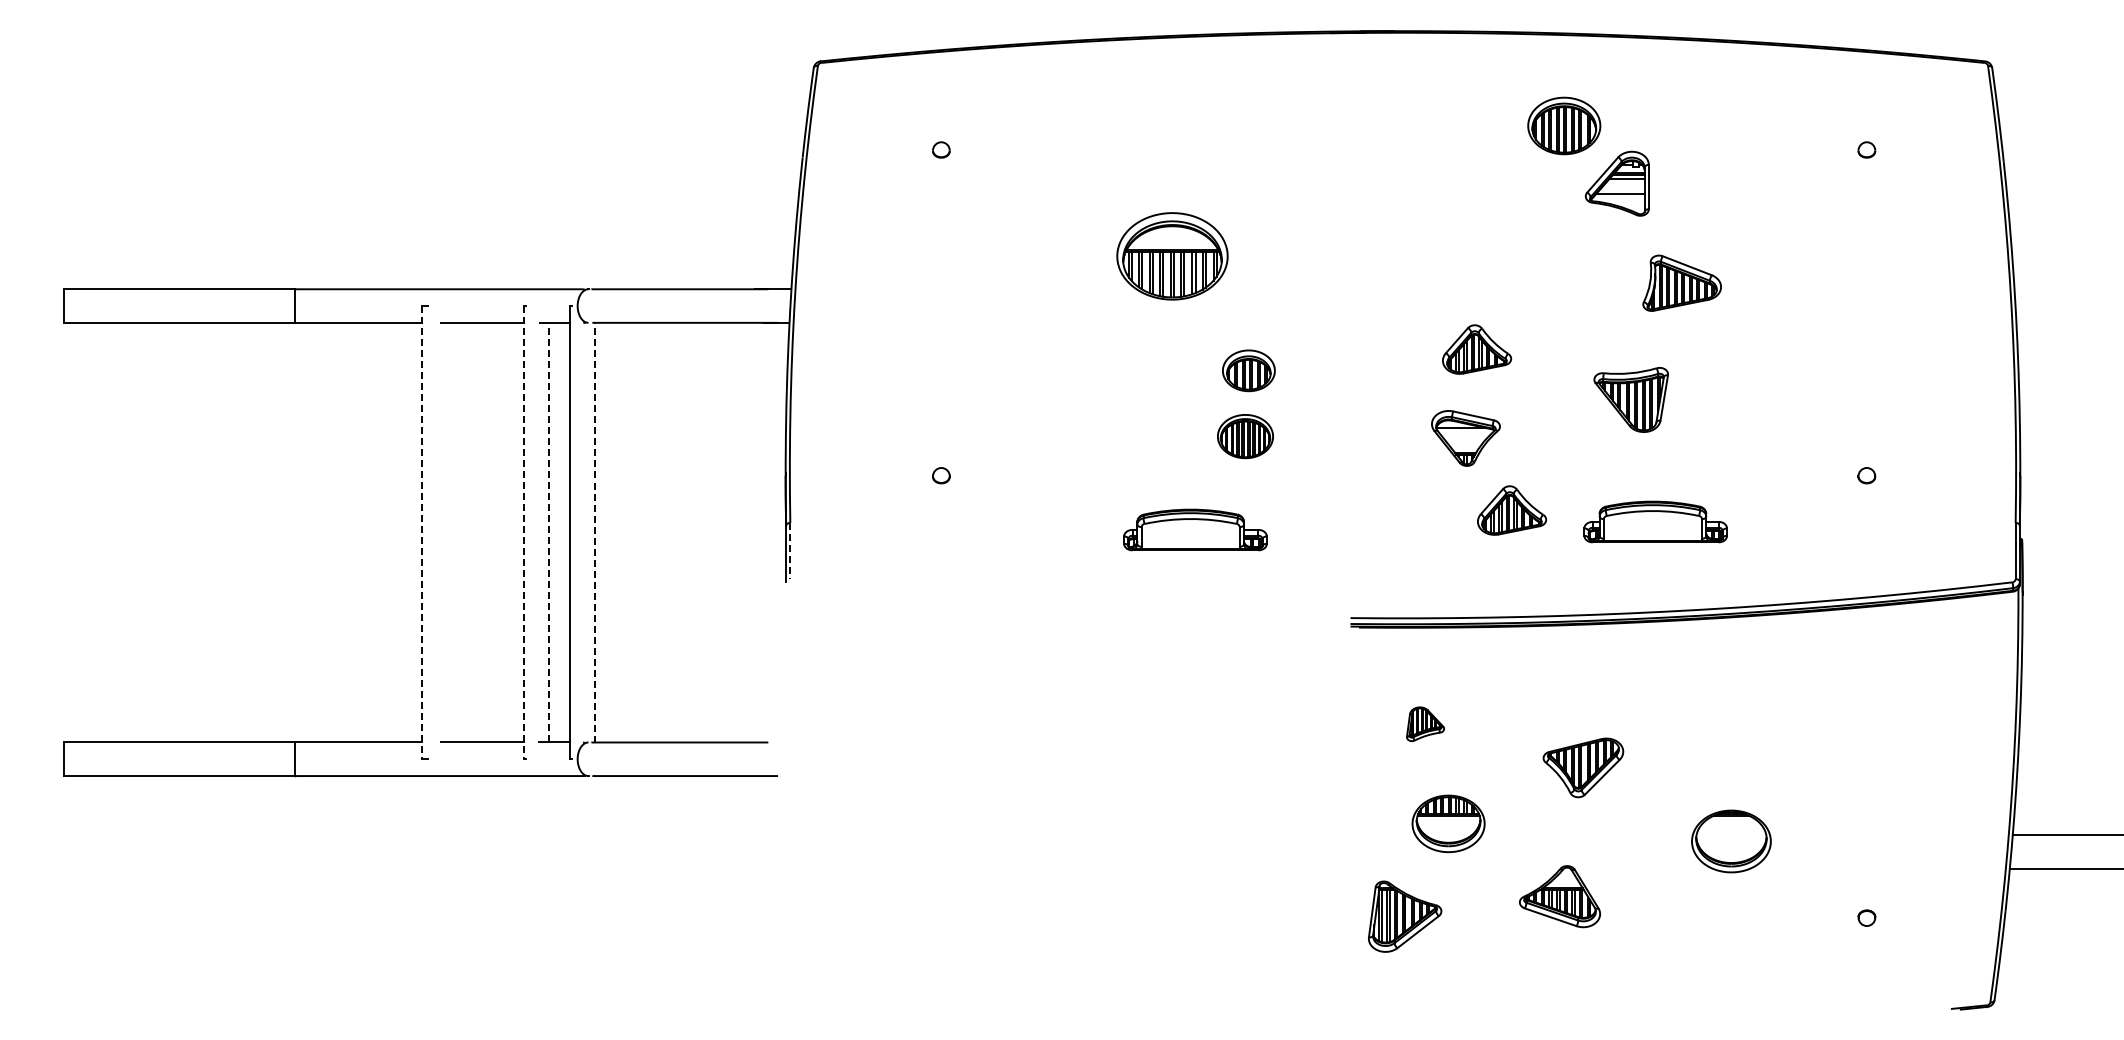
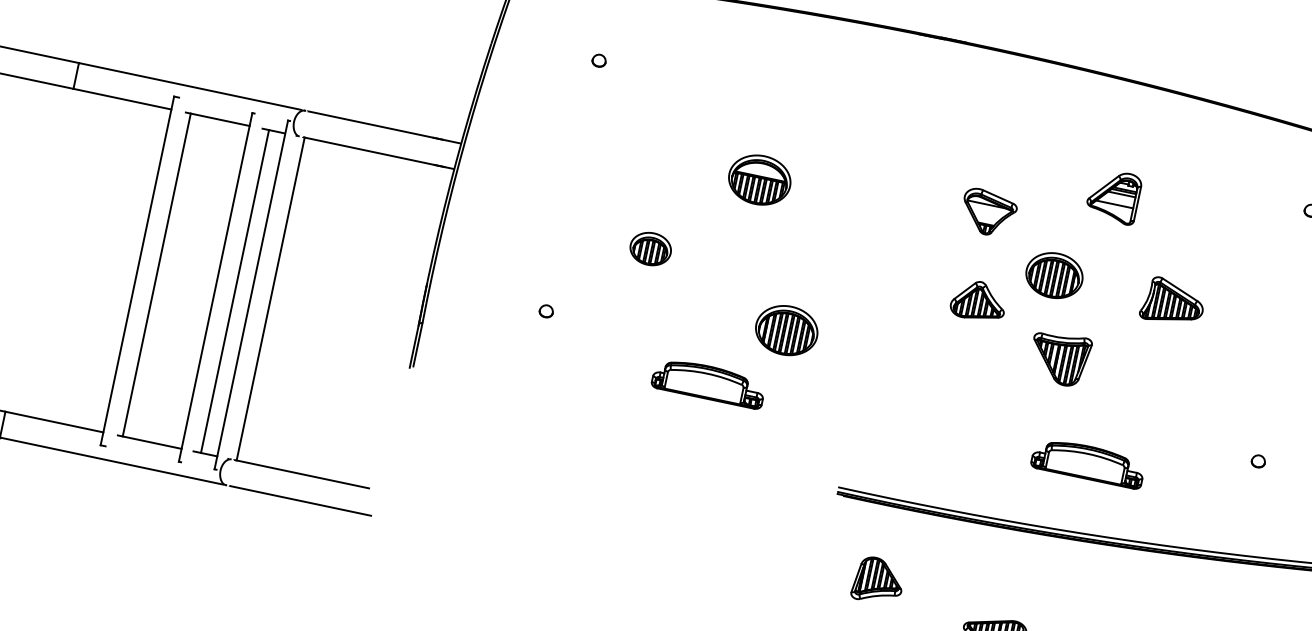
part: (1564, 125) -> (1054, 275), moved
part: (1172, 256) -> (759, 180), size x0.71
part: (1681, 282) -> (1172, 301), moved
part: (1248, 370) -> (650, 248), moved
part: (1630, 399) -> (1058, 358), moved
part: (1245, 436) -> (786, 330), size x1.43
part: (1465, 438) -> (988, 213), moved
part: (1512, 510) -> (980, 430), removed
part: (1195, 529) -> (709, 382), moved
line: (421, 532) -> (137, 270), dashed -> solid
line: (446, 532) -> (156, 274), added
line: (523, 532) -> (215, 287), dashed -> solid
line: (548, 532) -> (234, 291), dashed -> solid
line: (595, 532) -> (271, 298), dashed -> solid
line: (790, 551) -> (418, 345), dashed -> solid
part: (1425, 724) -> (878, 581), size x1.67

